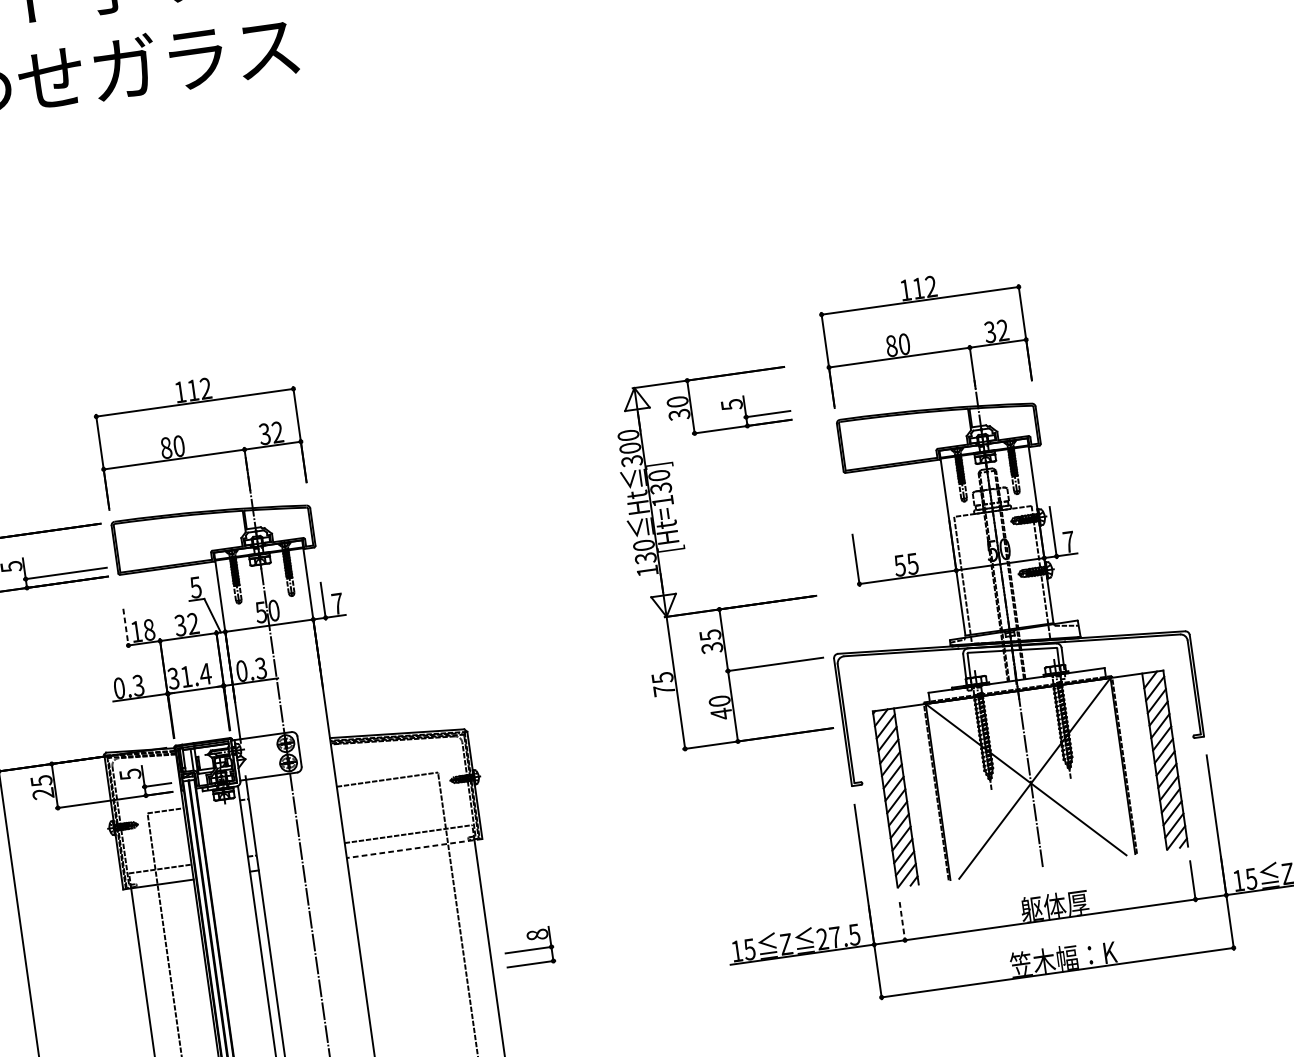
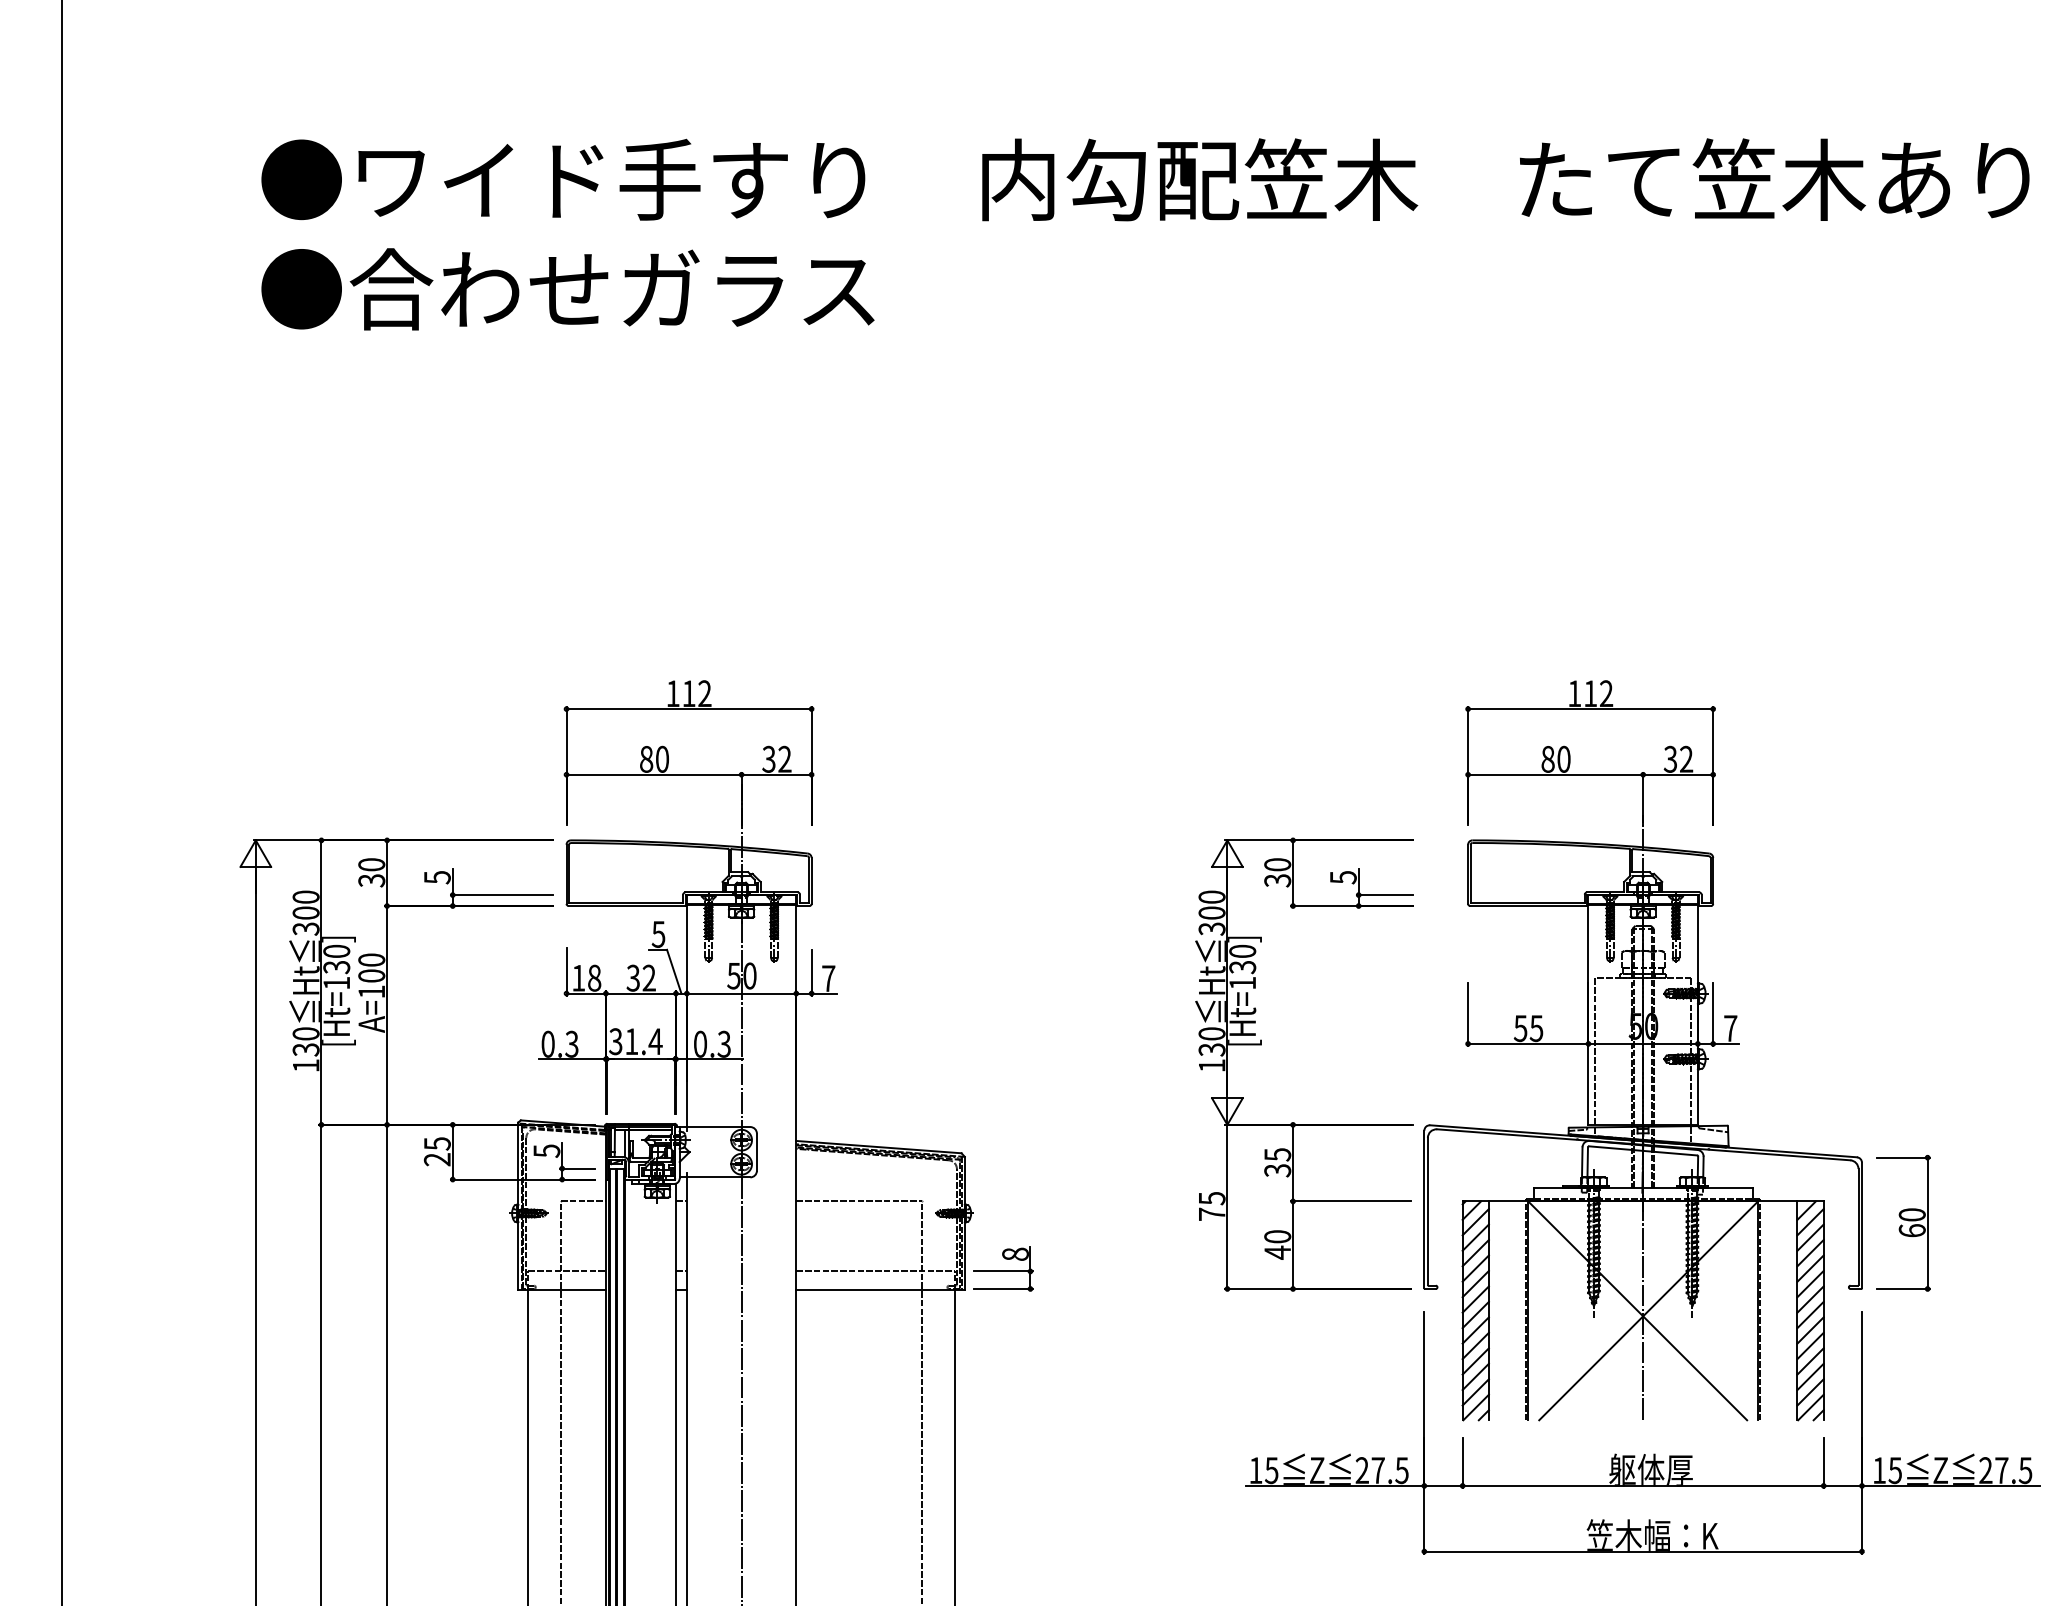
part: (685, 549) -> (1261, 1045), moved
line: (125, 627) -> (566, 971), dashed -> solid
part: (1230, 679) -> (1903, 1223), added
line: (414, 848) -> (880, 1290), dashed -> solid
line: (902, 922) -> (1462, 1463), dashed -> solid
part: (529, 947) -> (1003, 1268), moved

